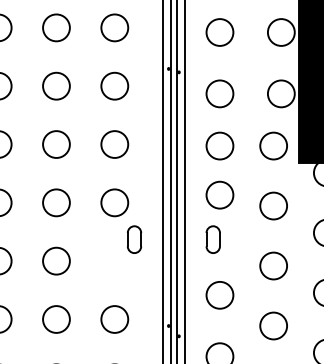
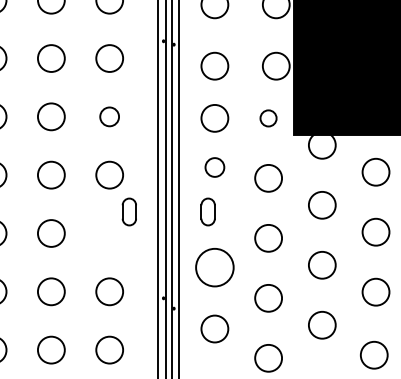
circle: (114, 144) -> (109, 116), size x0.7
circle: (273, 146) -> (268, 118), size x0.6
circle: (219, 195) -> (214, 167), size x0.7
circle: (219, 295) -> (214, 267), size x1.4

